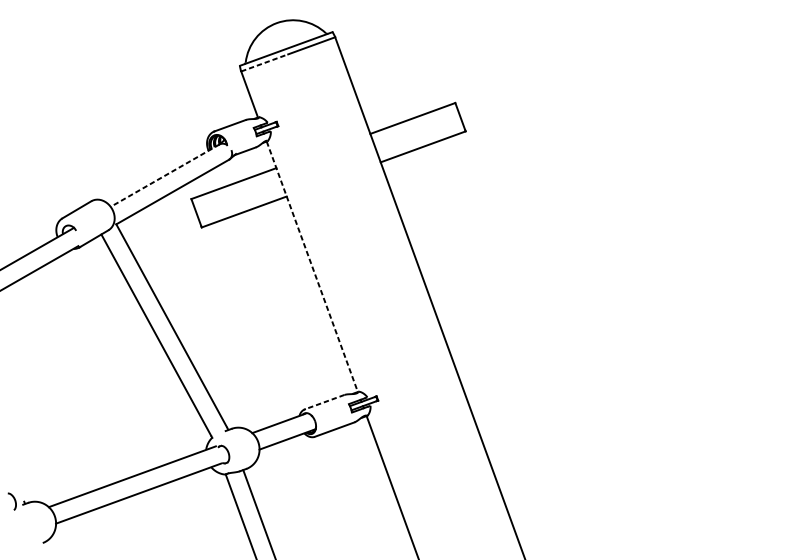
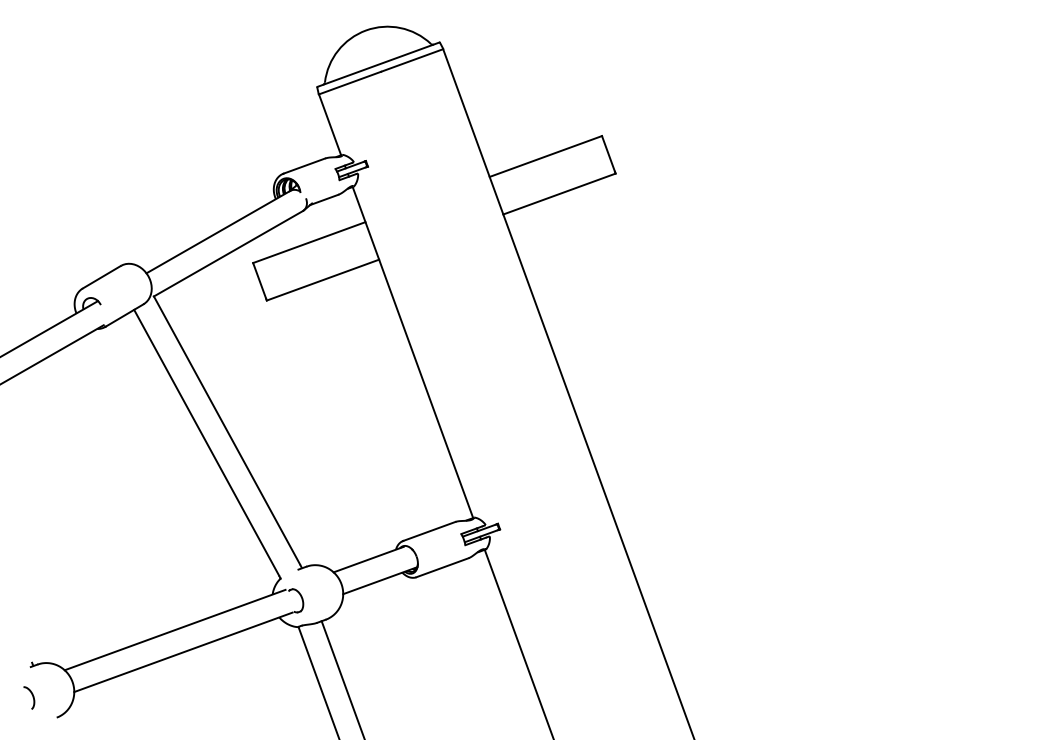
line: (265, 62) -> (350, 82), dashed -> solid
line: (165, 175) -> (218, 232), dashed -> solid
line: (312, 267) -> (413, 353), dashed -> solid
line: (324, 402) -> (429, 531), dashed -> solid
curve: (14, 501) -> (32, 697), moved

